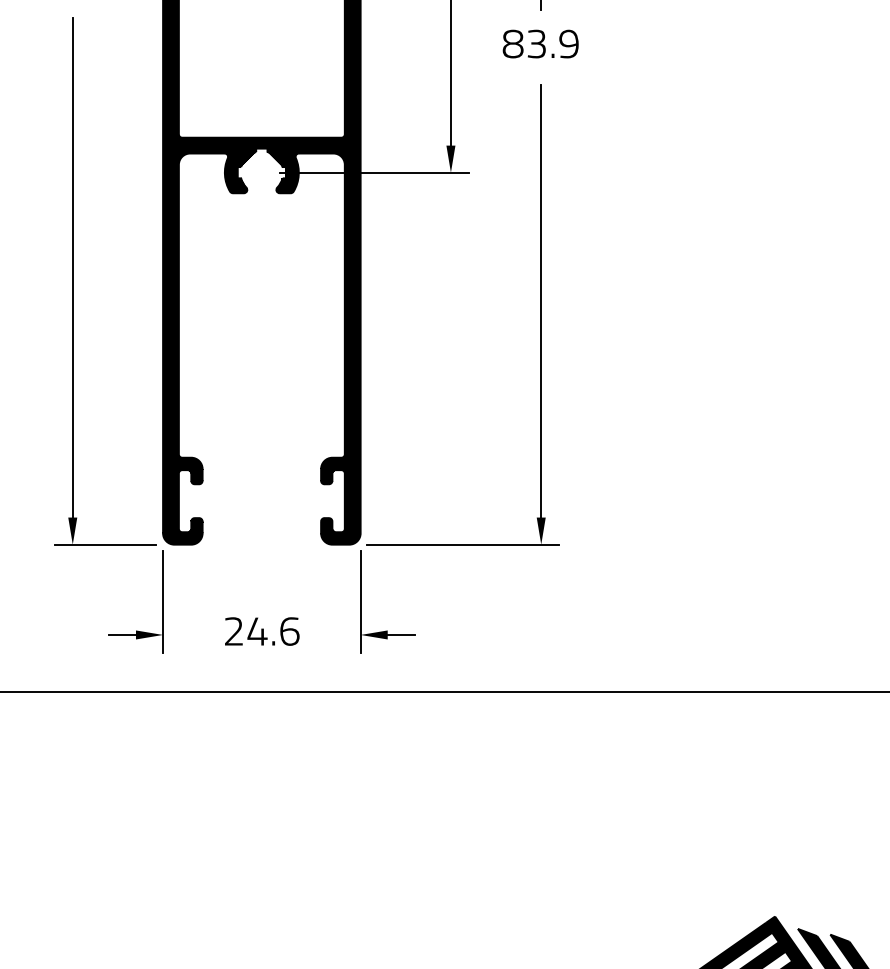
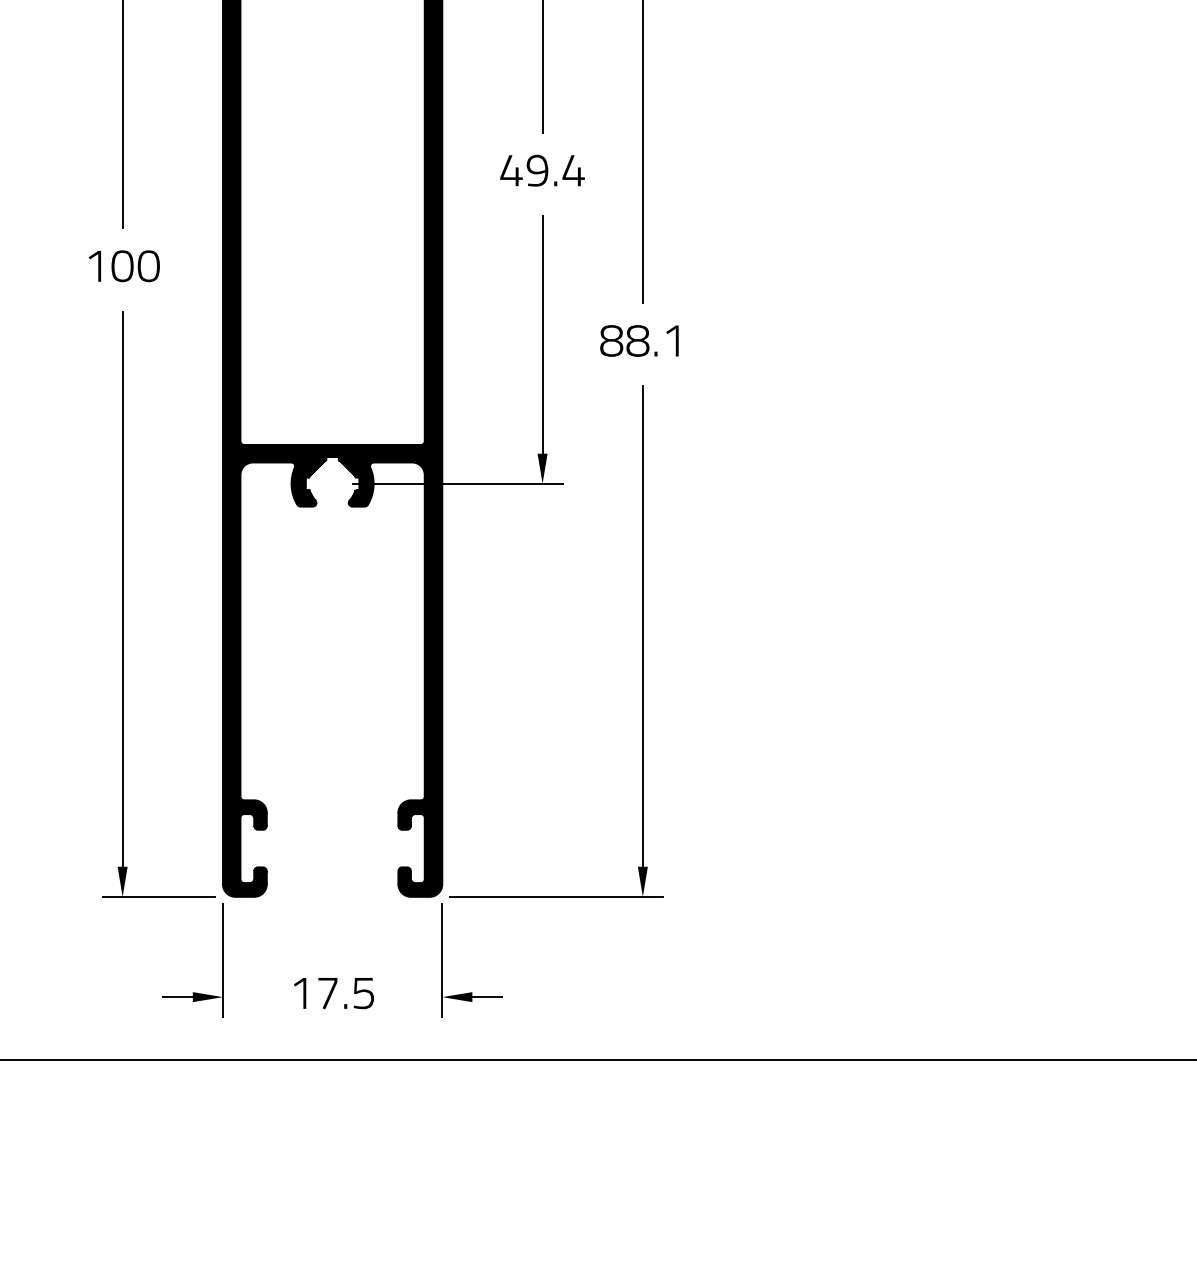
text: (552, 43) -> (655, 340), 83.9 -> 88.1
text: (261, 631) -> (332, 993), 24.6 -> 17.5

